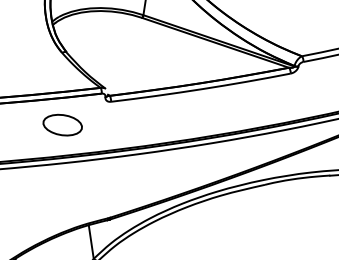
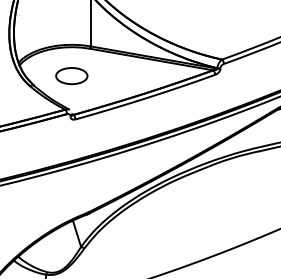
part: (62, 125) -> (71, 76), moved

